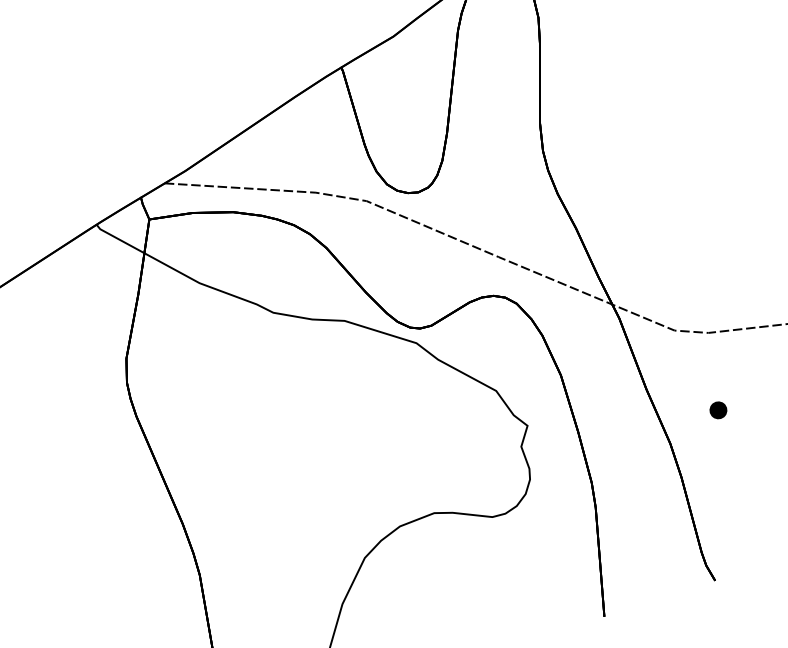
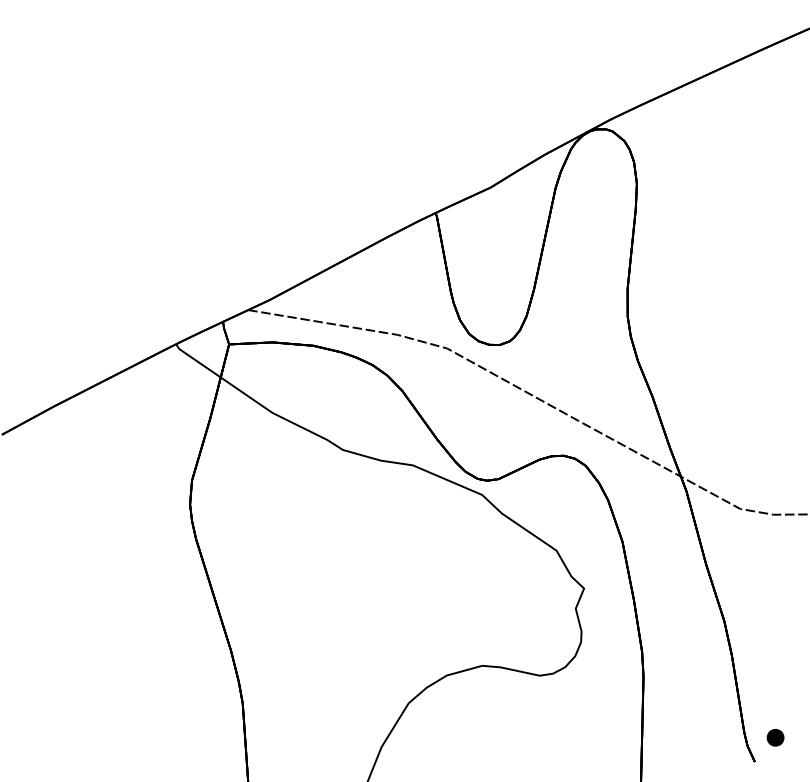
part: (718, 410) -> (775, 737), moved

